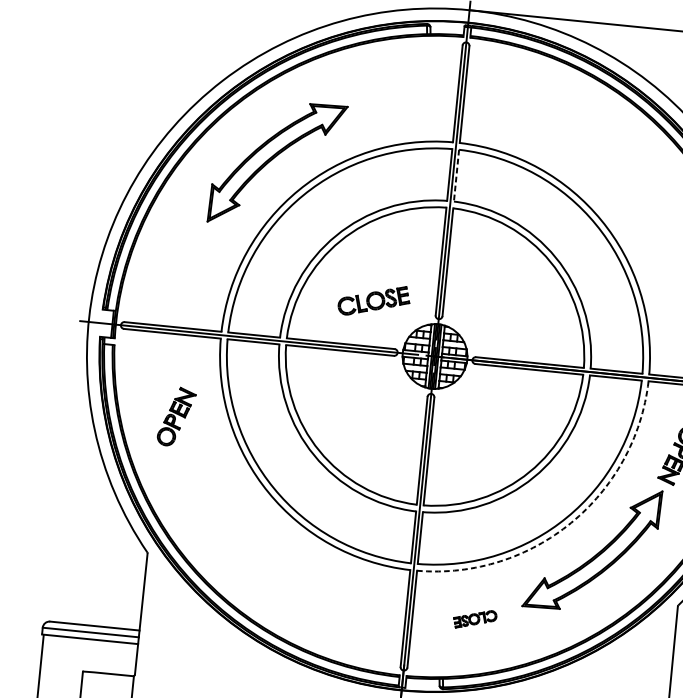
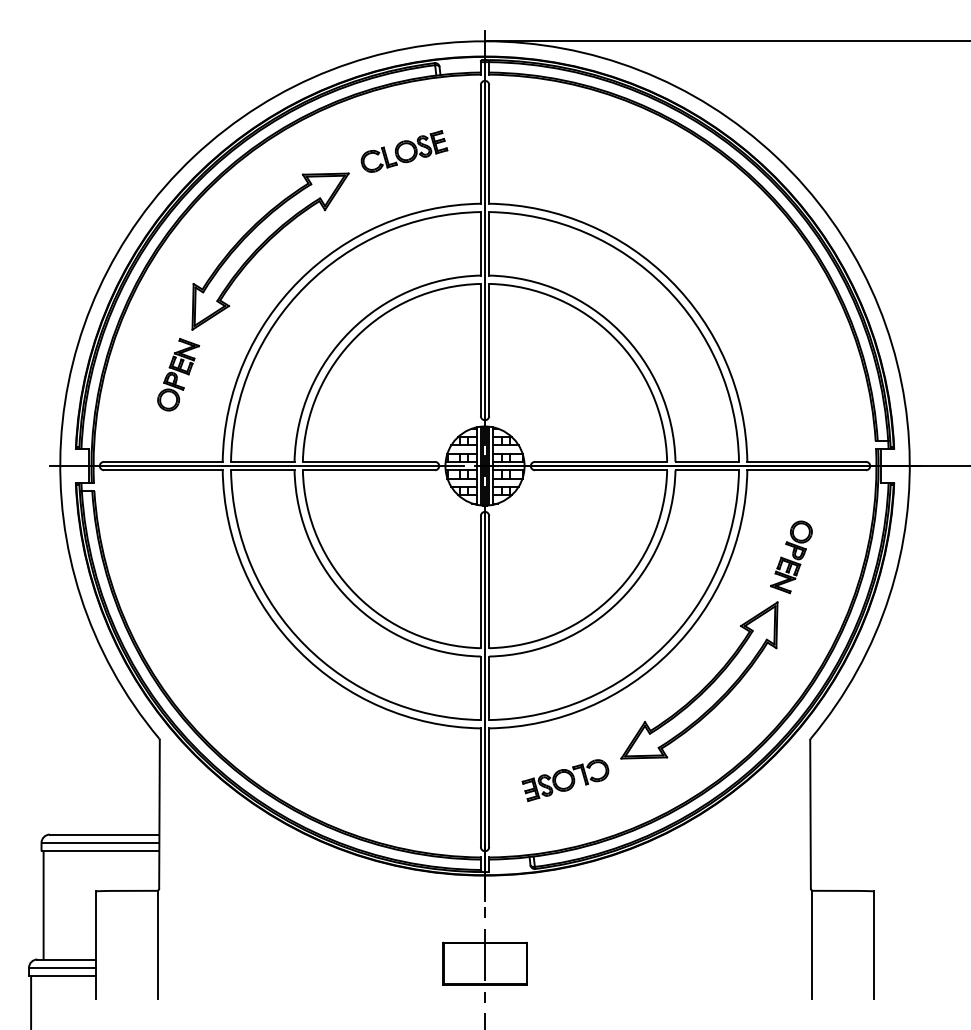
line: (456, 175) -> (489, 243), dashed -> solid
part: (374, 300) -> (404, 151), moved
part: (176, 416) -> (178, 374), moved
arc: (571, 522) -> (670, 651), dashed -> solid
part: (475, 619) -> (565, 780), size x1.67

